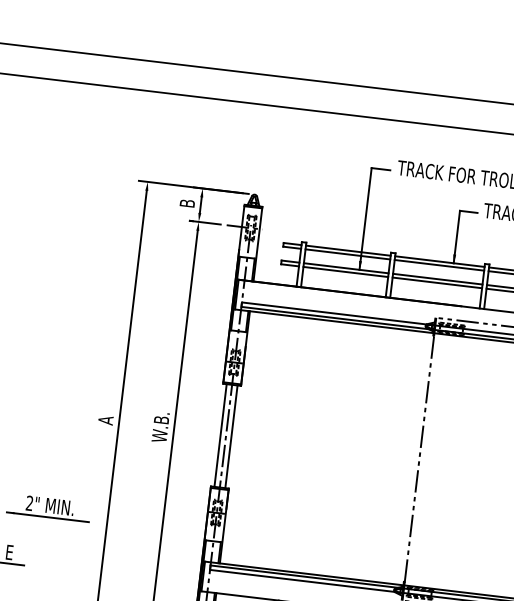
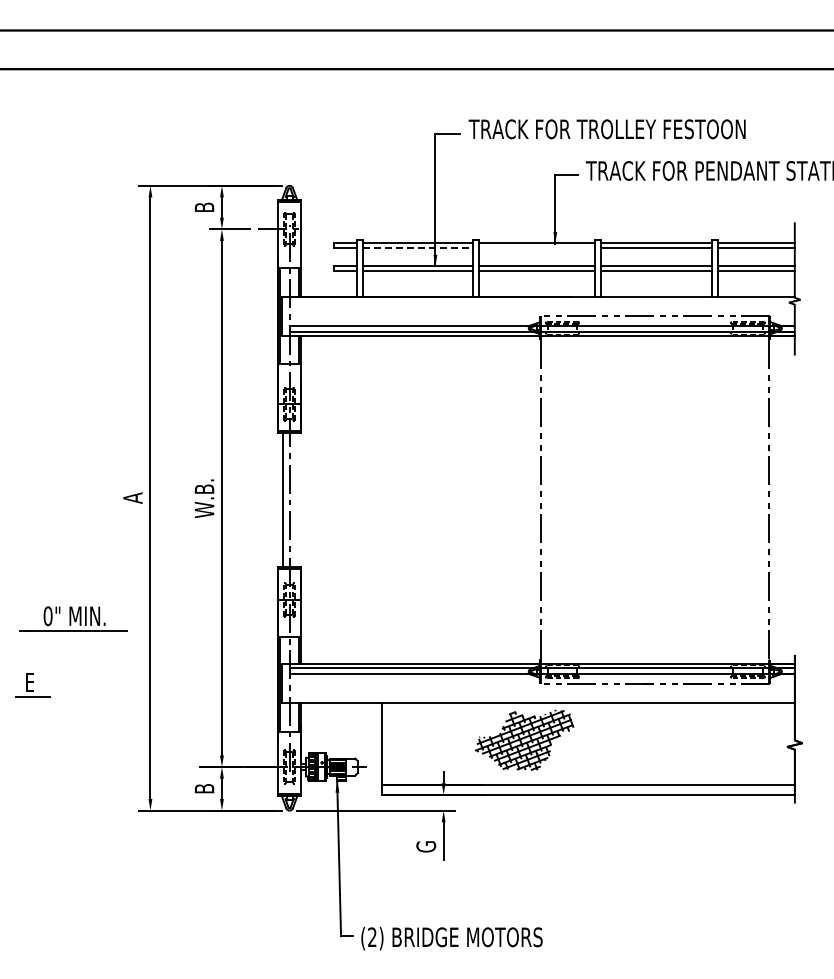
line: (348, 254) -> (418, 248), solid -> dashed
line: (439, 265) -> (537, 248), removed
line: (231, 436) -> (296, 499), removed
text: (29, 503) -> (47, 616), 2" -> 0"

